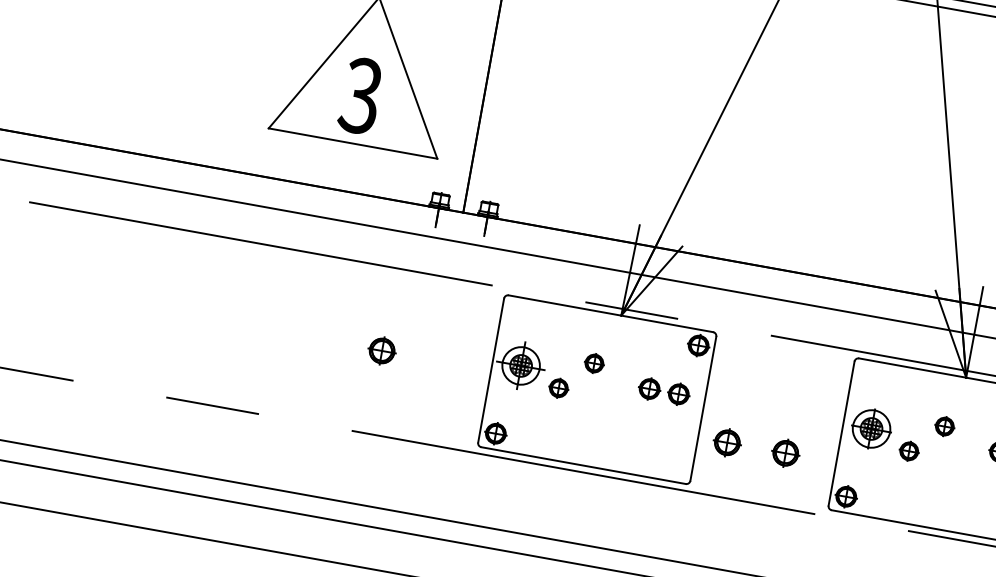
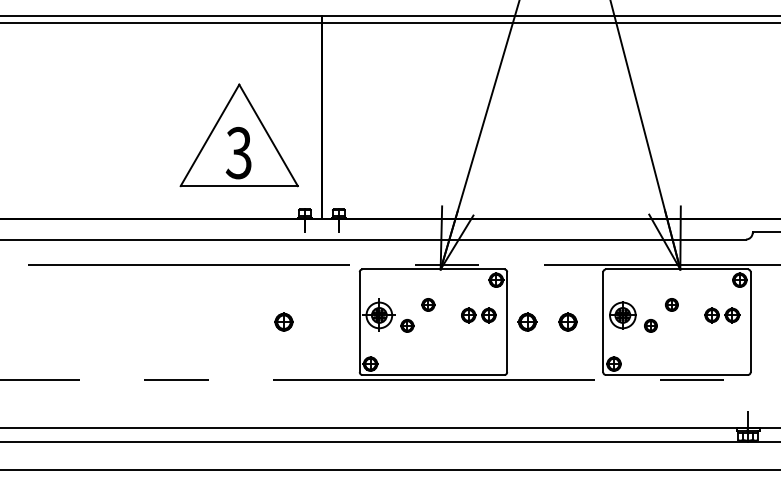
part: (741, 444) -> (537, 321), moved

